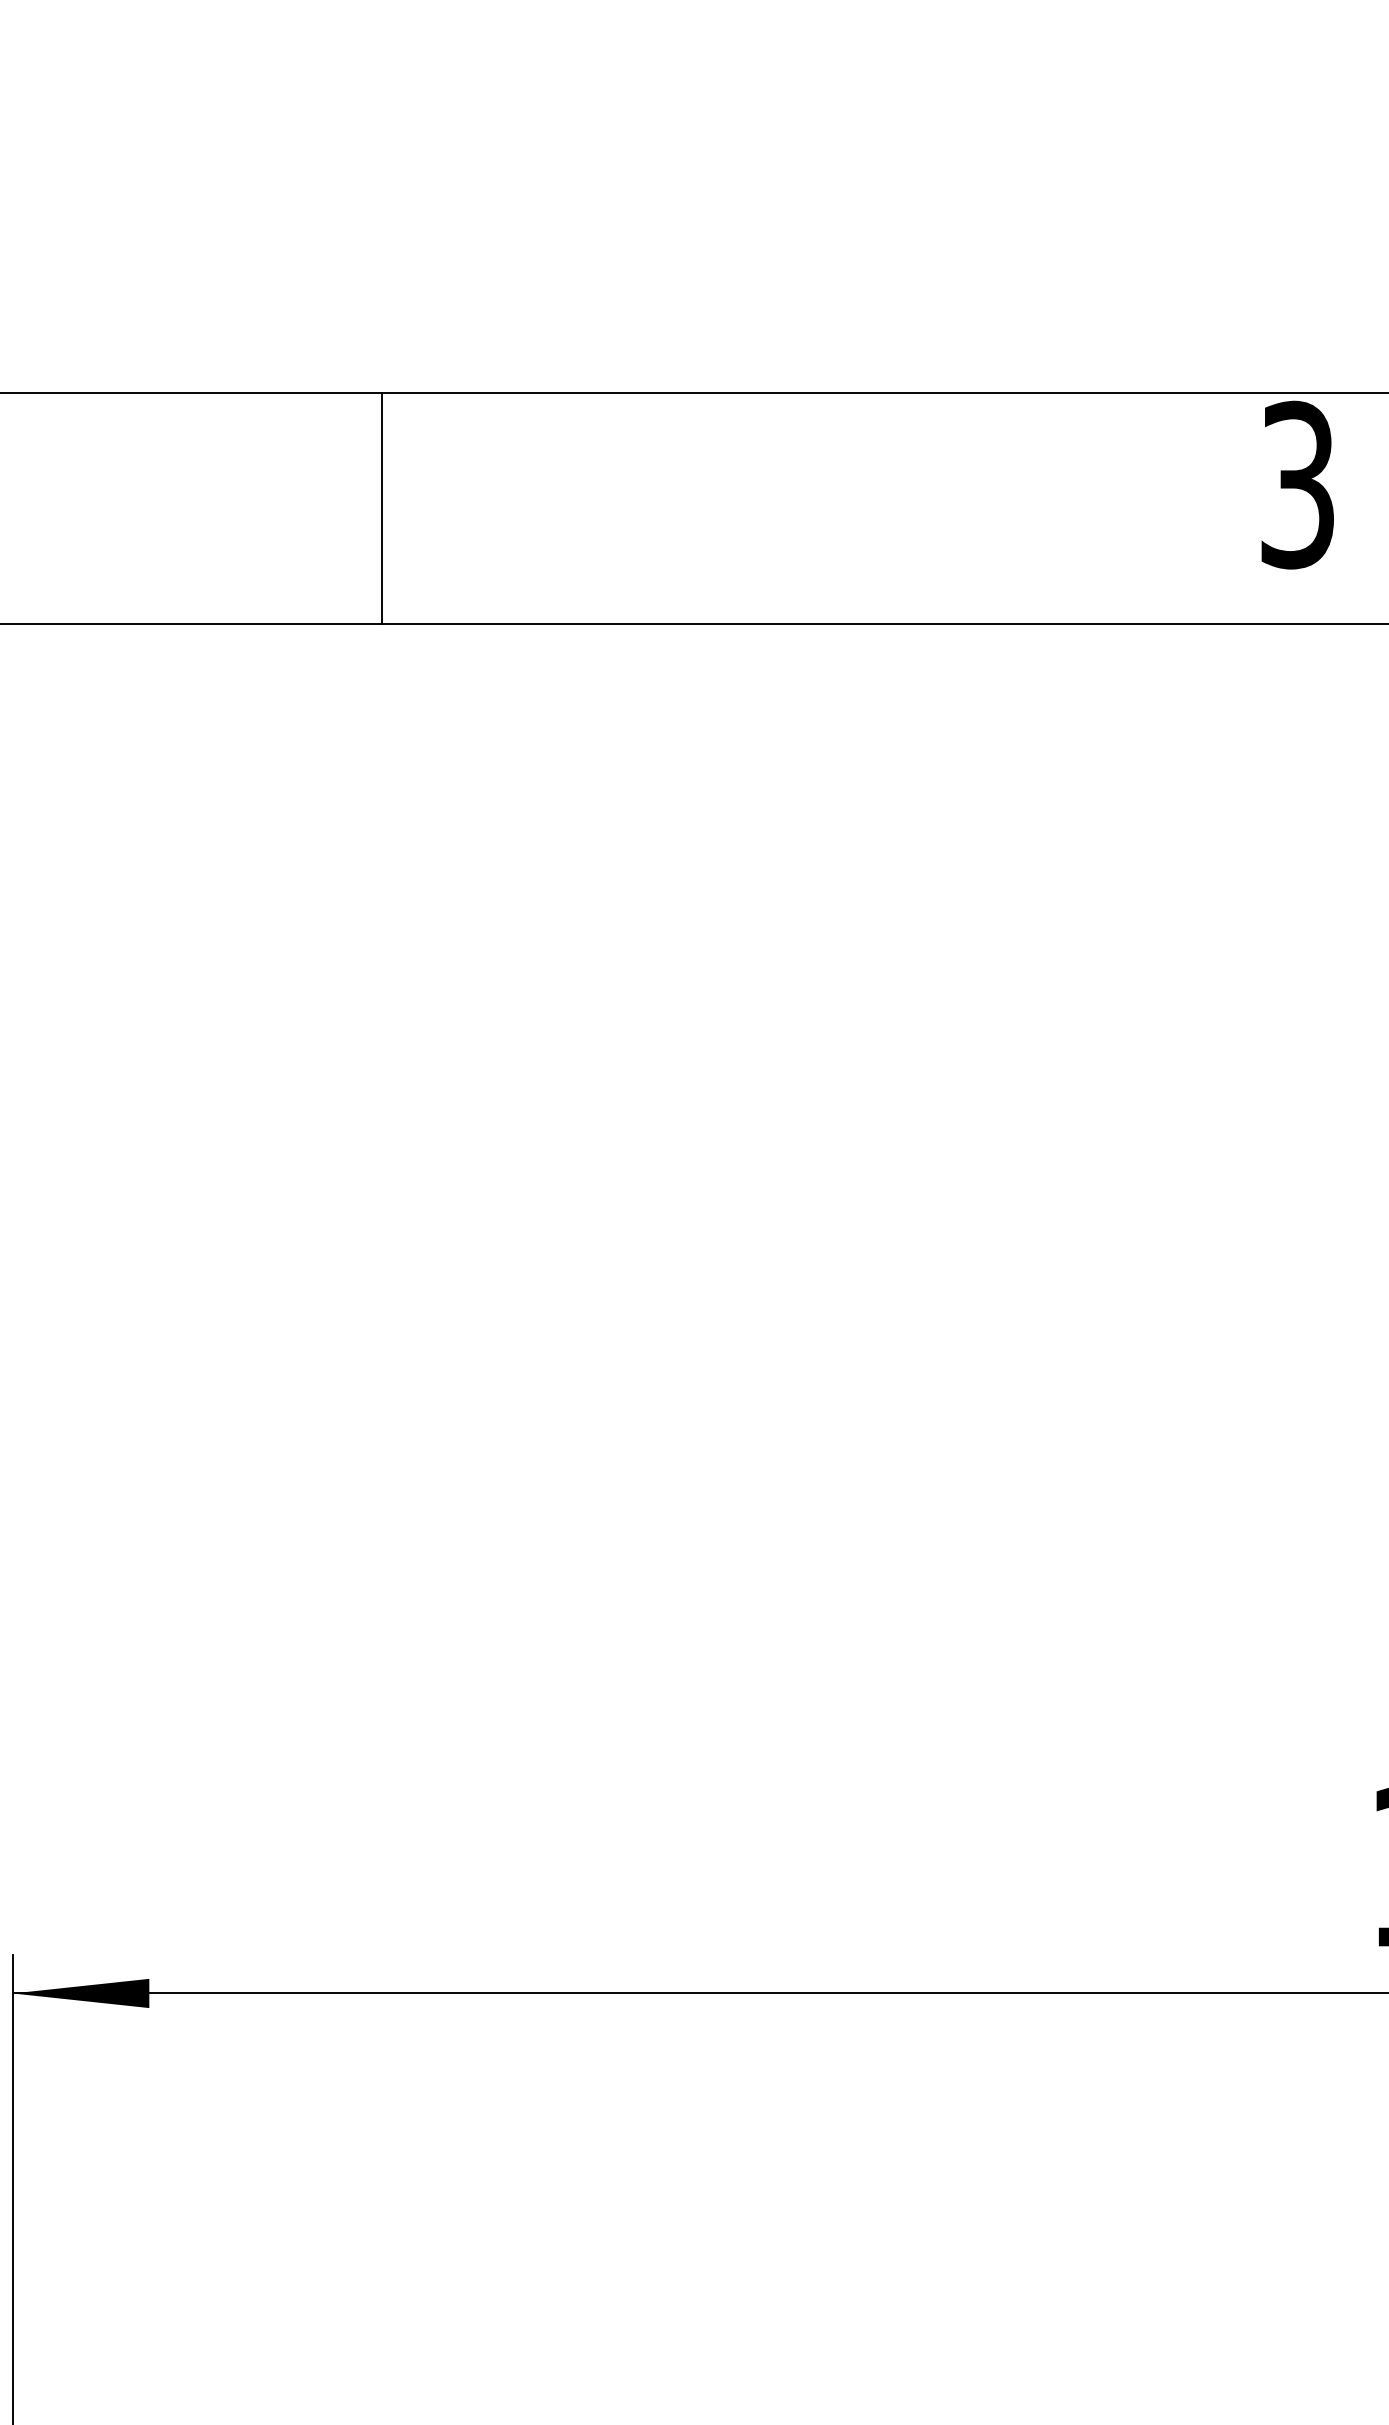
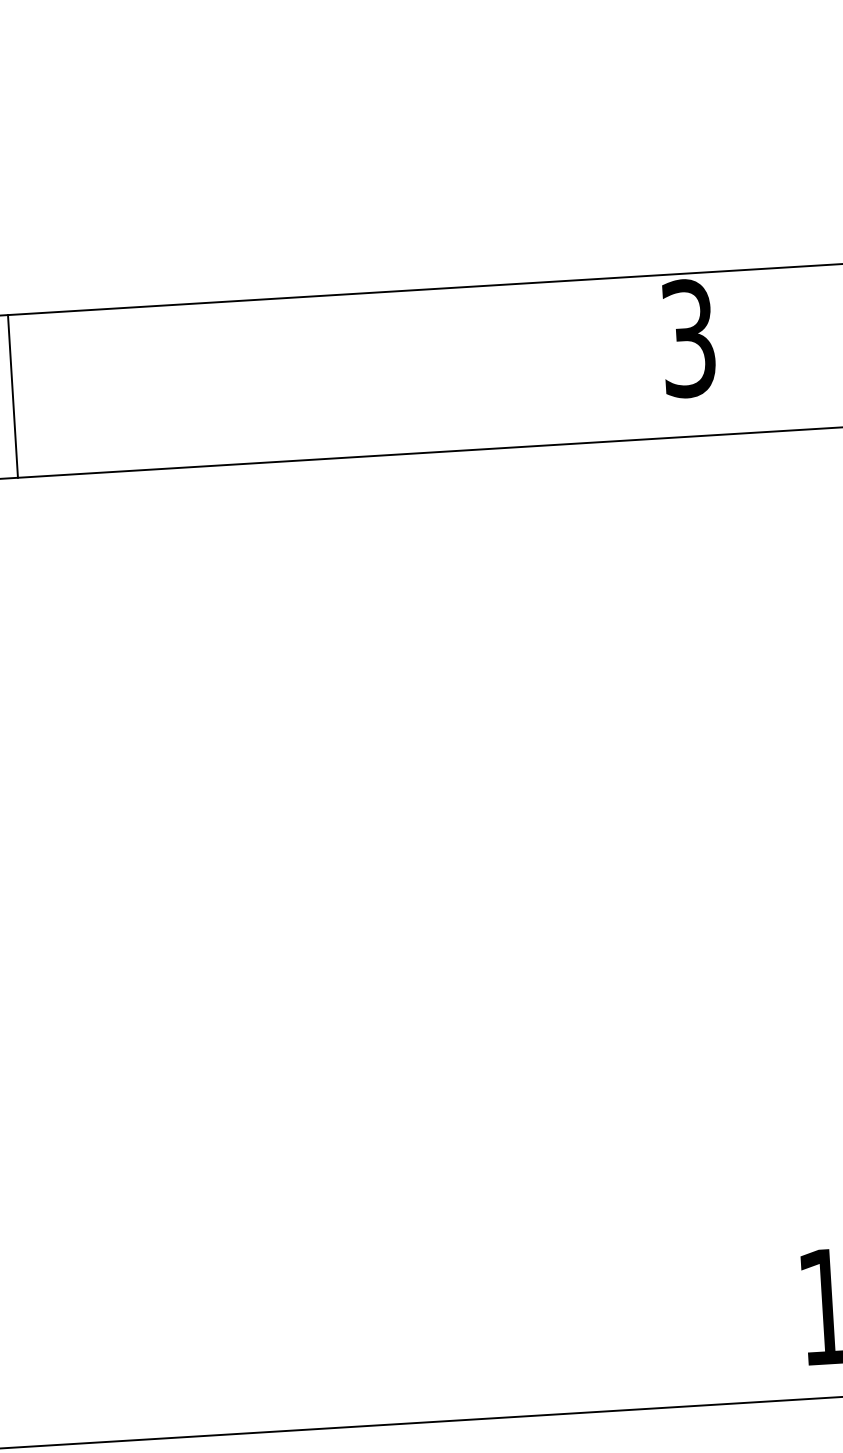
line: (381, 508) -> (12, 396), moved

